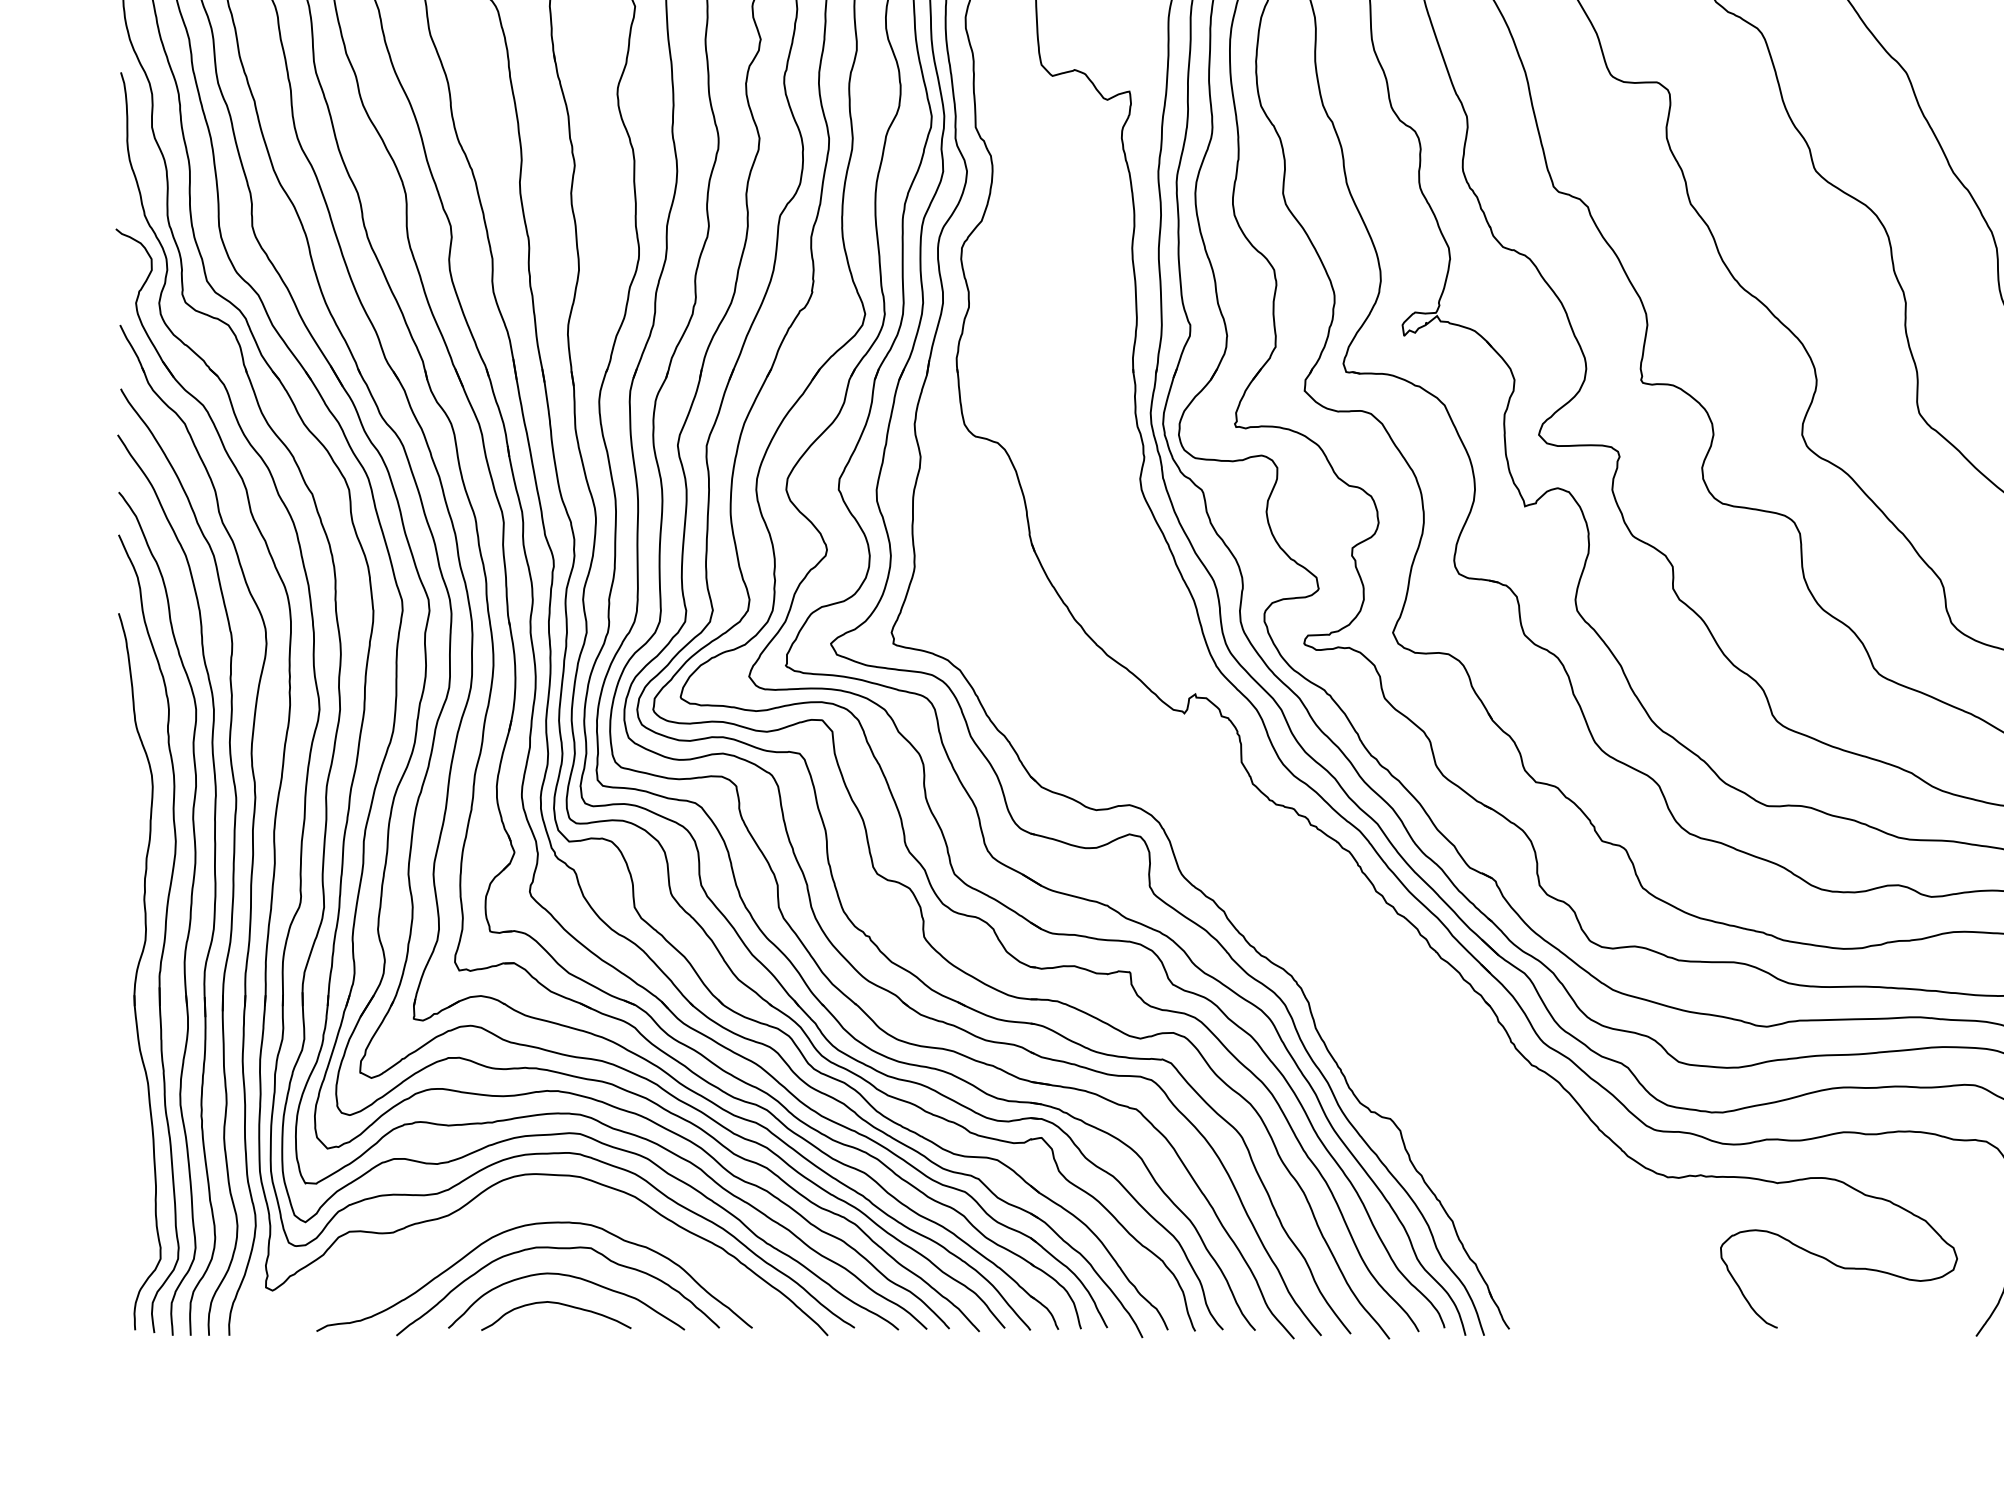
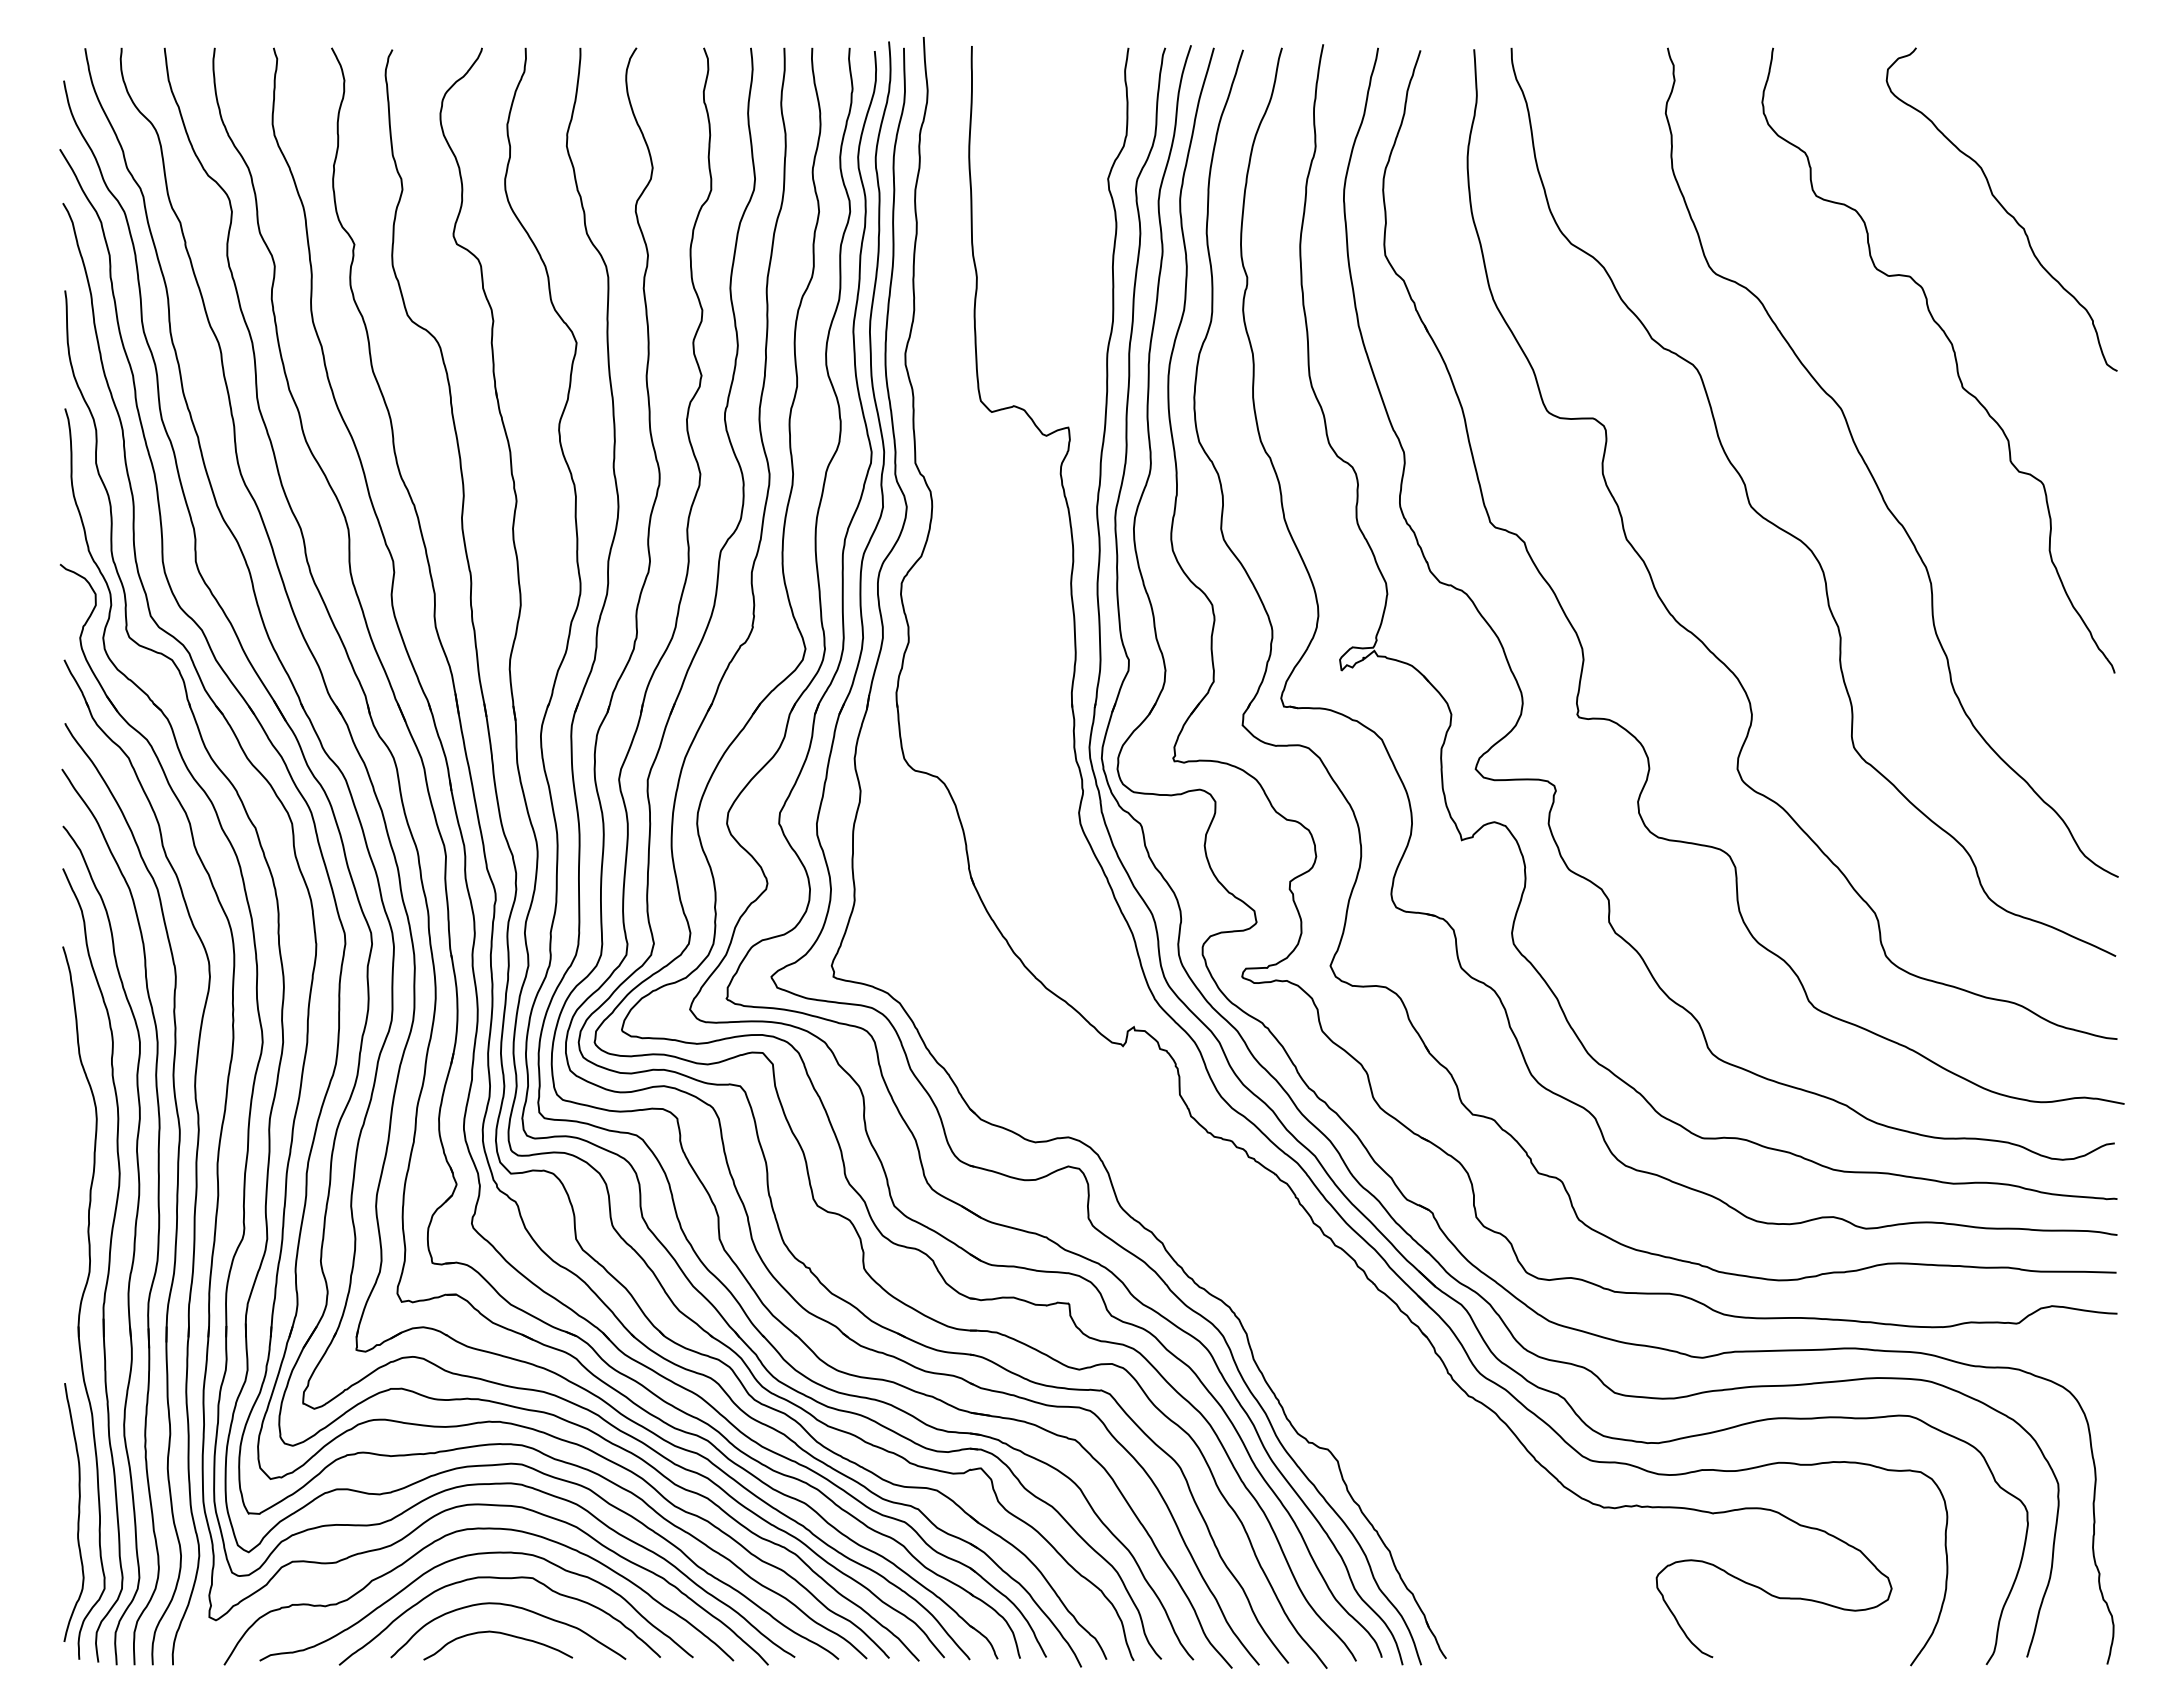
curve: (134, 1182) -> (78, 1512), added
curve: (525, 1200) -> (467, 1530), added

